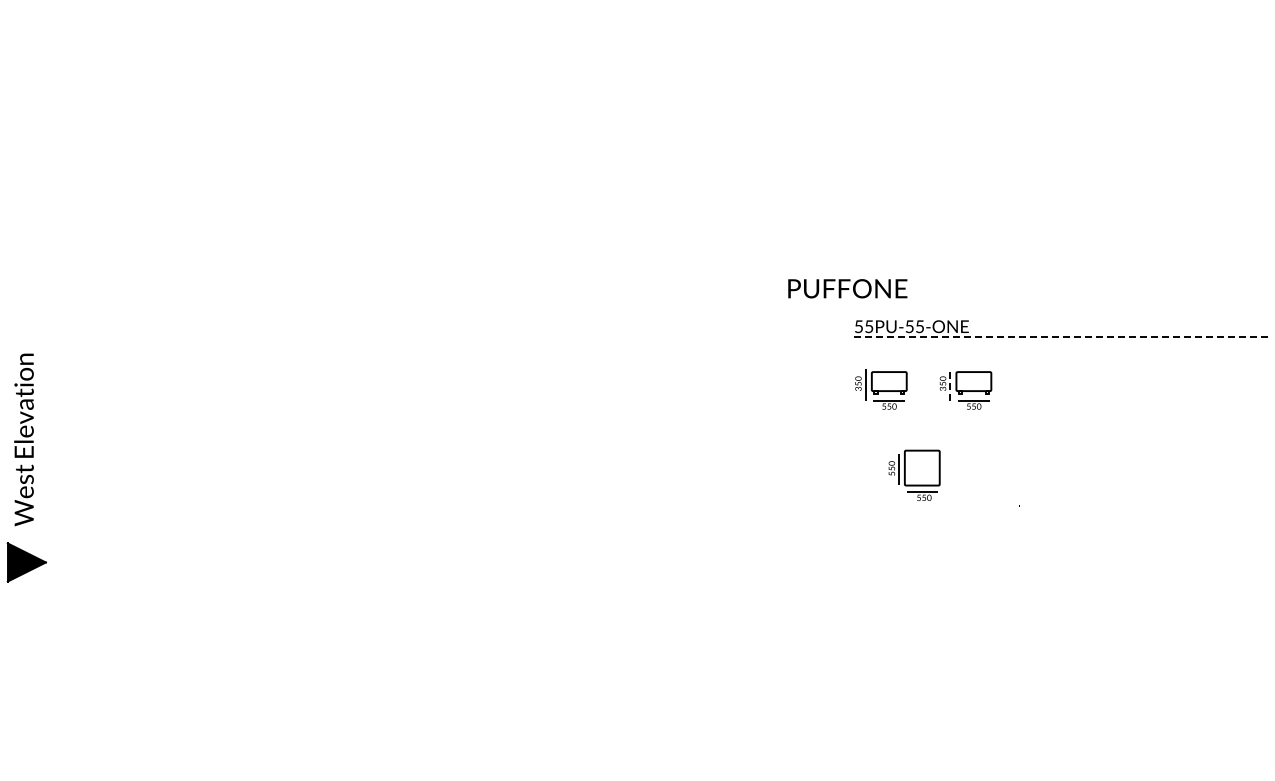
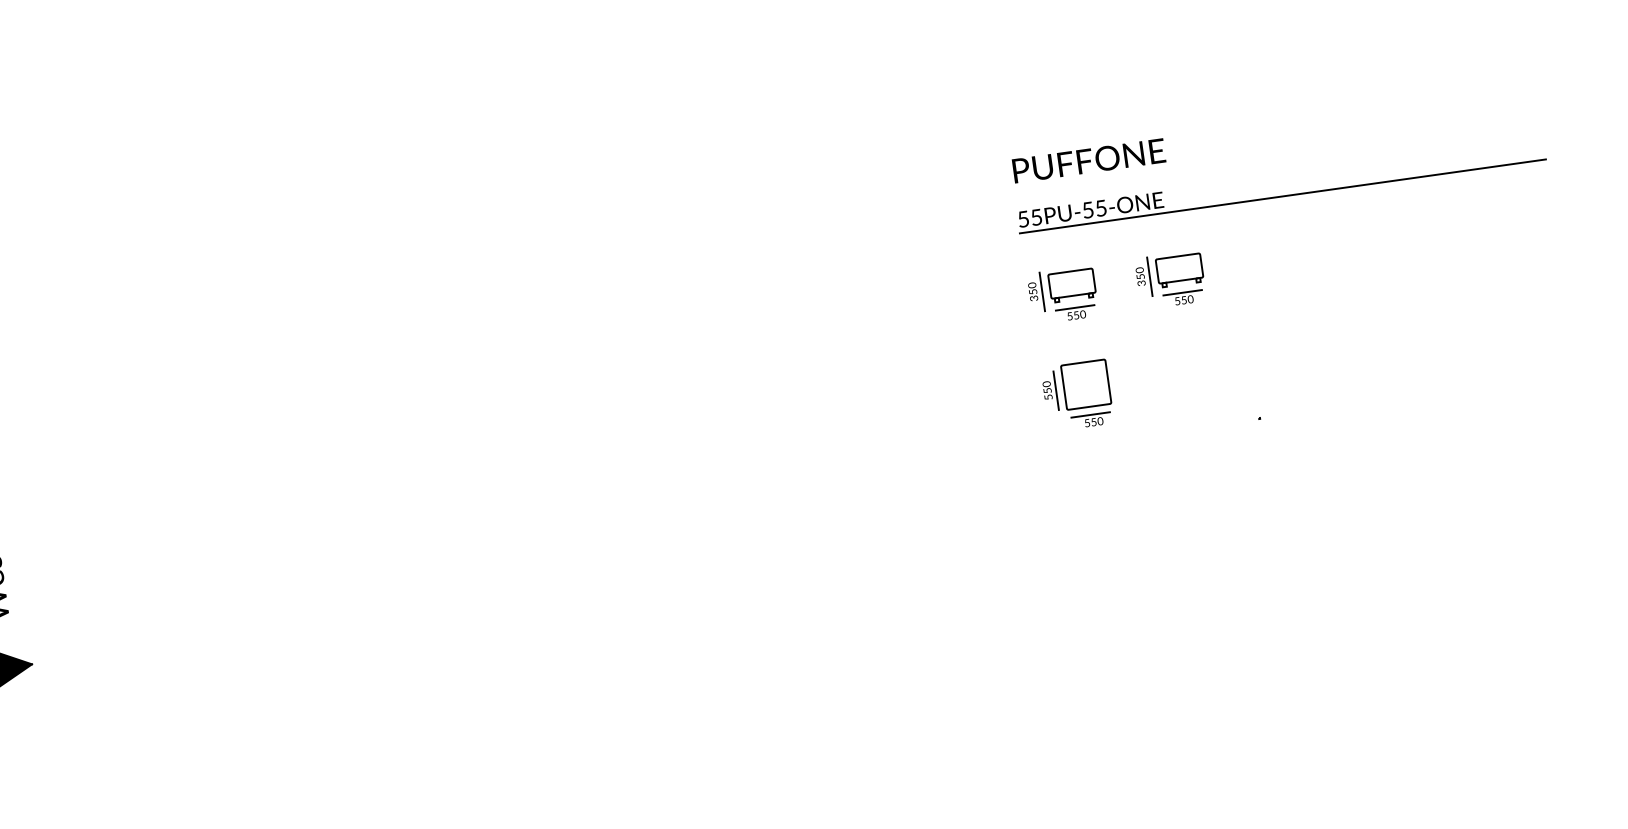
text: (847, 288) -> (1088, 160), moved
line: (1061, 337) -> (1283, 196), dashed -> solid
line: (950, 384) -> (1150, 276), dashed -> solid
part: (914, 474) -> (1077, 394), moved

